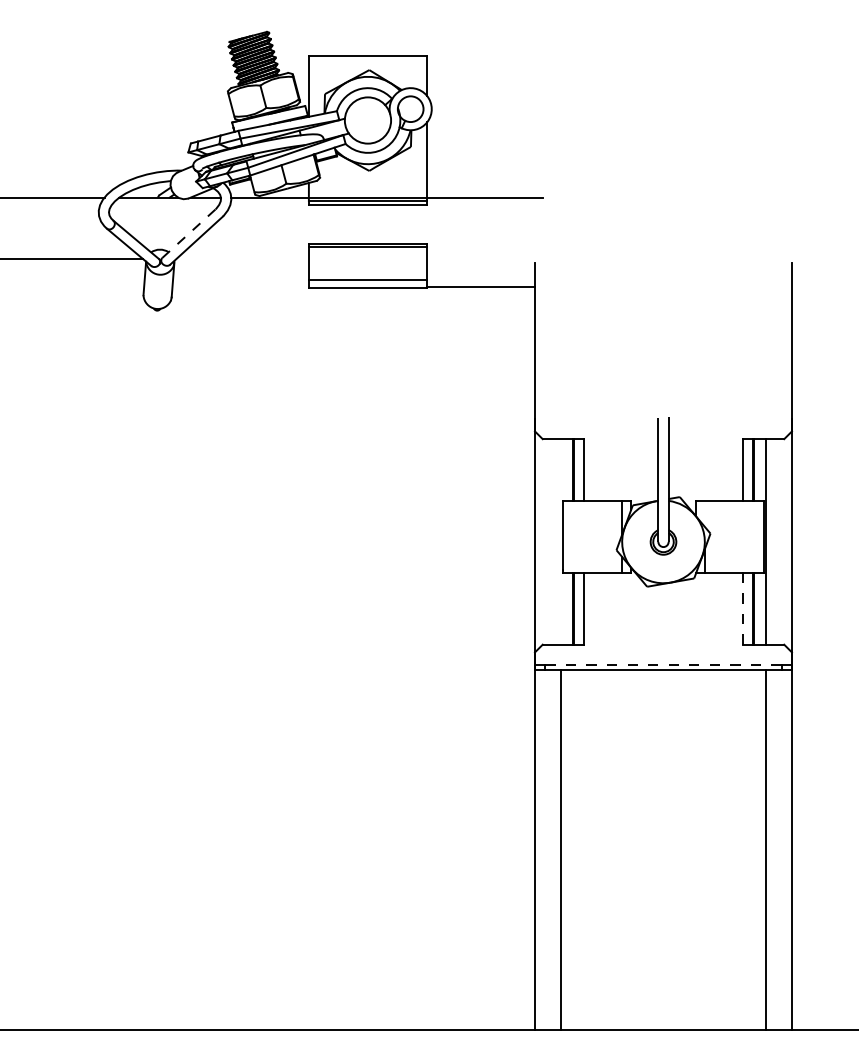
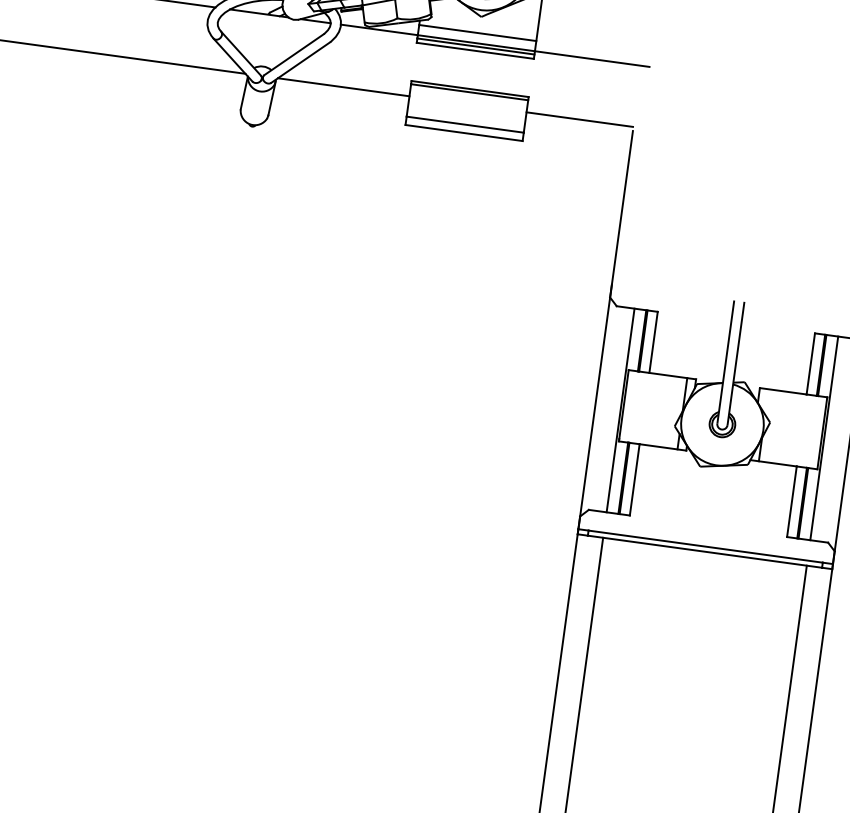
line: (367, 187) -> (477, 33), added
line: (189, 233) -> (294, 54), dashed -> solid
line: (242, 259) -> (343, 87), added
line: (480, 287) -> (579, 119), moved
line: (560, 541) -> (620, 410), added
line: (742, 609) -> (791, 502), dashed -> solid
line: (663, 665) -> (705, 546), dashed -> solid

